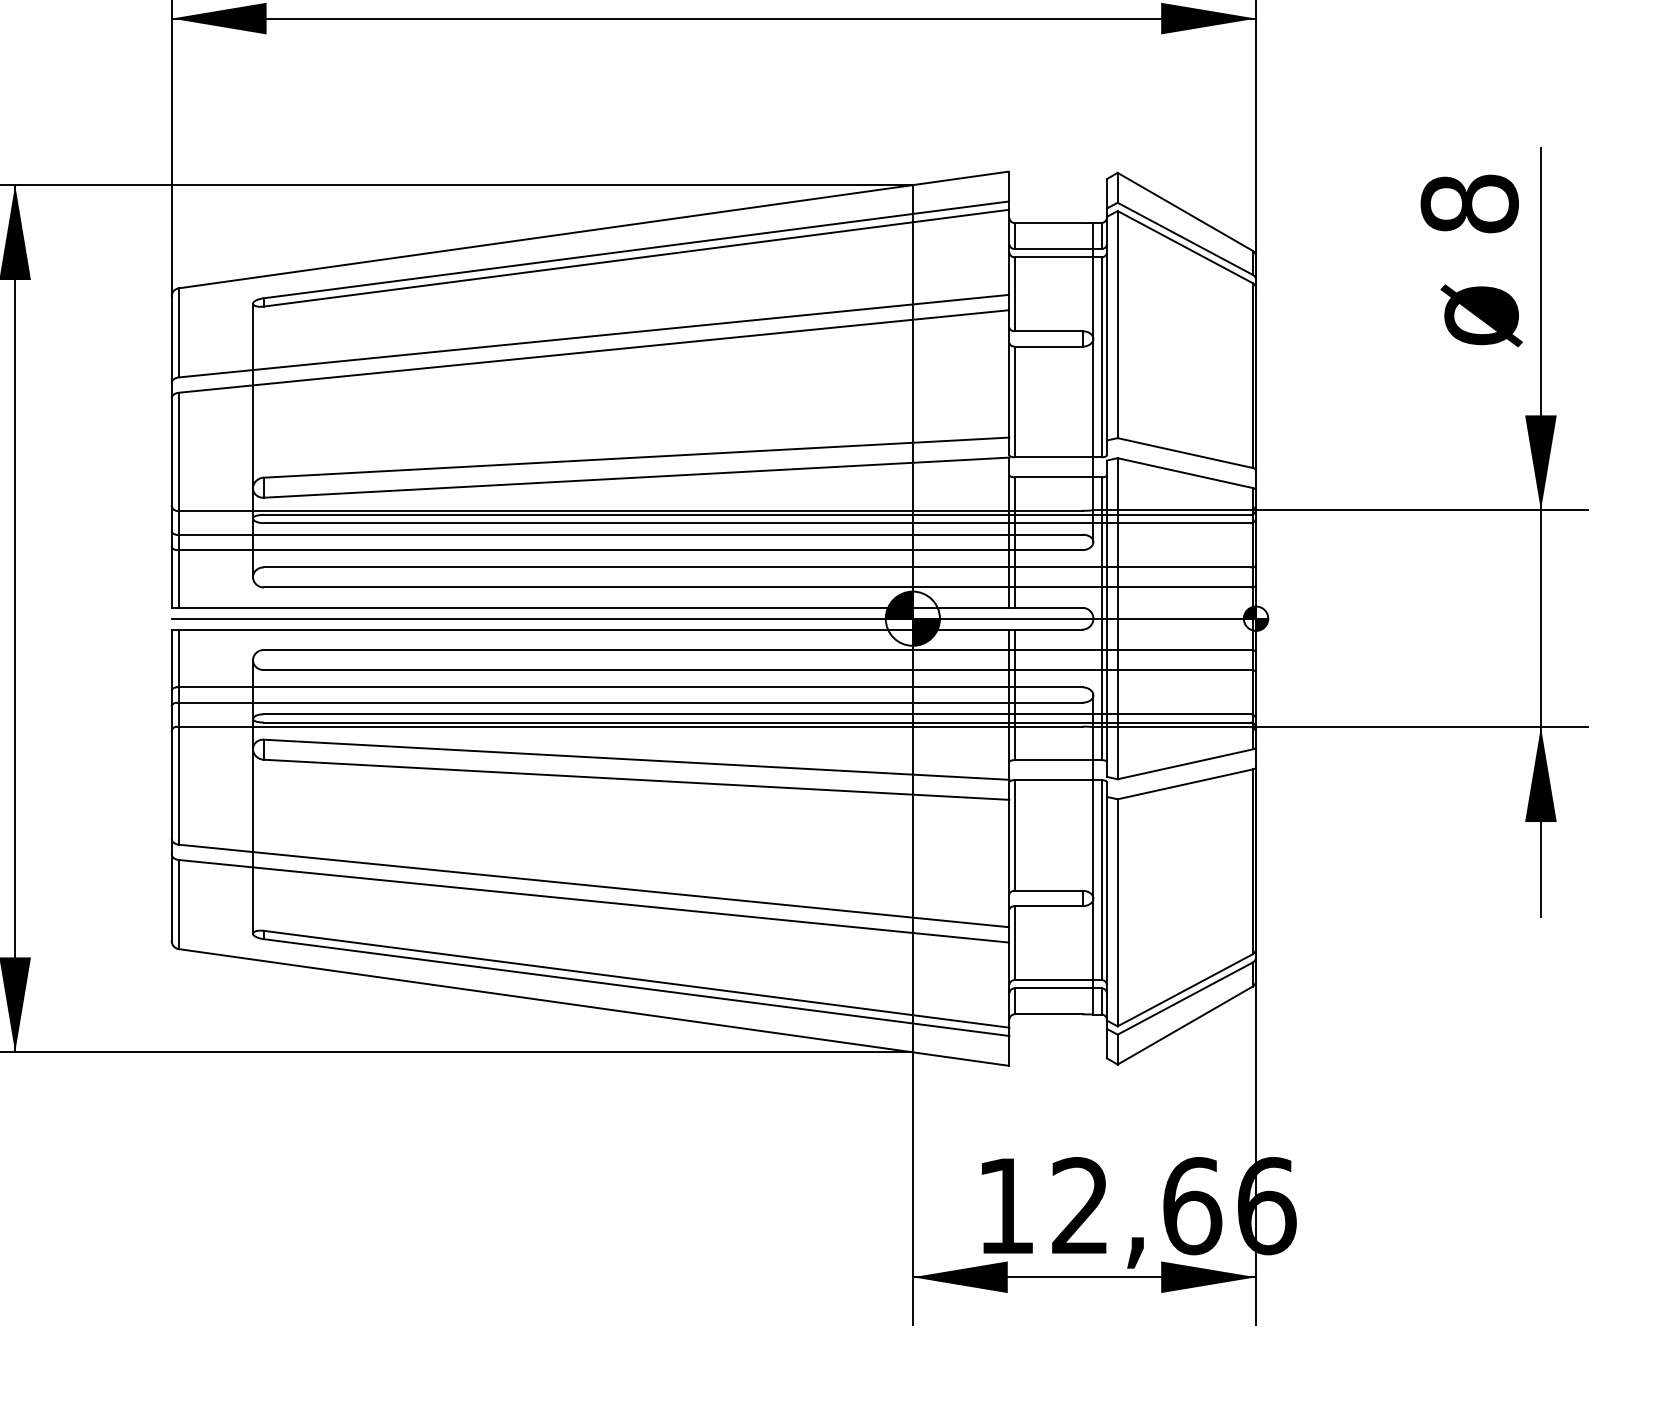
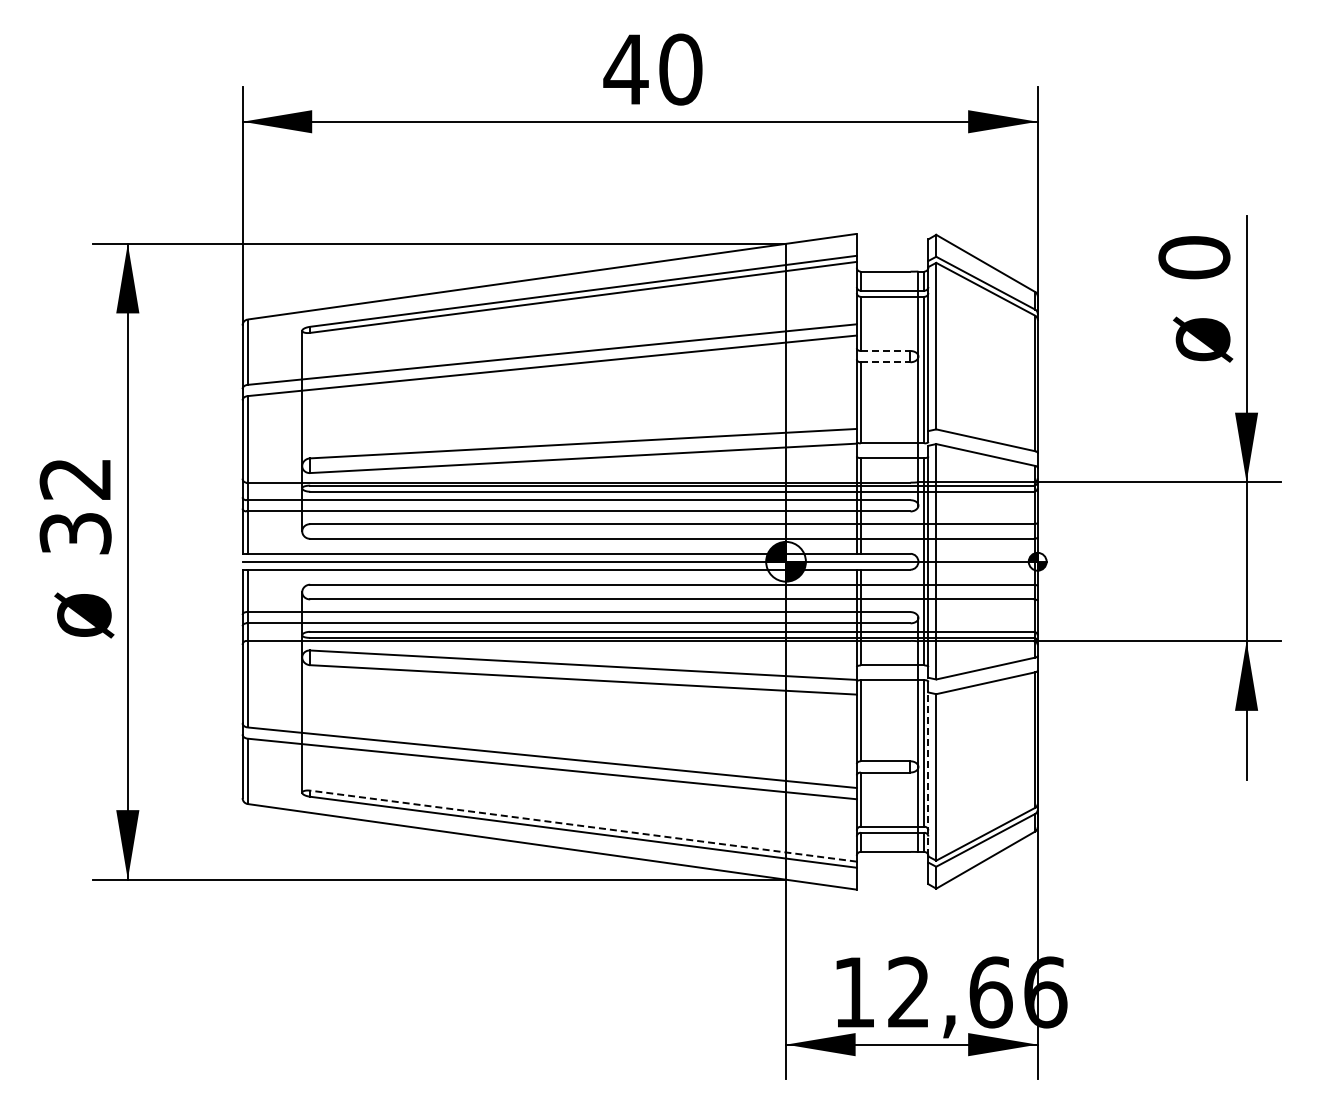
text: (1469, 203) -> (1194, 257), 8 -> 0
line: (1048, 331) -> (885, 351), solid -> dashed
line: (1048, 346) -> (885, 362), solid -> dashed
line: (1107, 907) -> (928, 773), solid -> dashed
line: (636, 979) -> (583, 826), solid -> dashed

